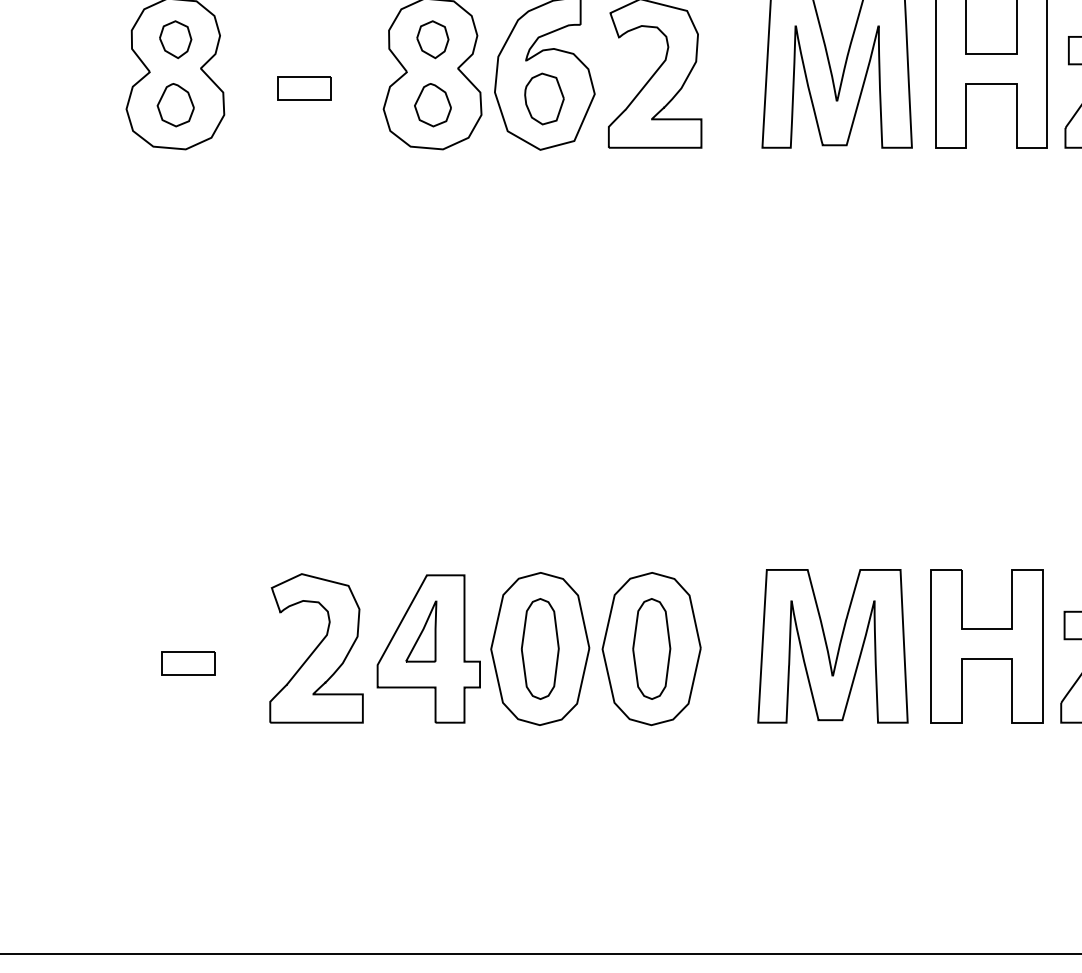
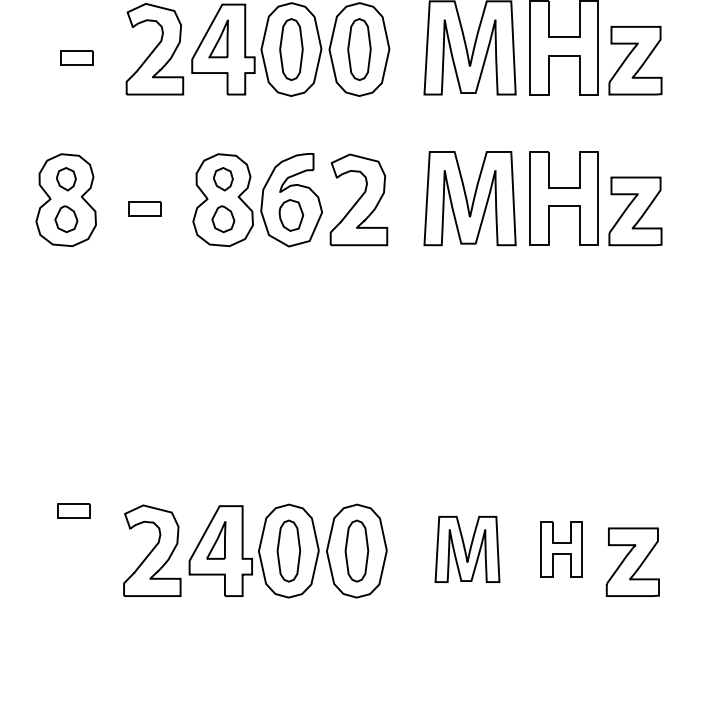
part: (832, 646) -> (467, 549), size x0.7
part: (986, 646) -> (561, 549), size x0.6
part: (187, 662) -> (73, 510), moved

